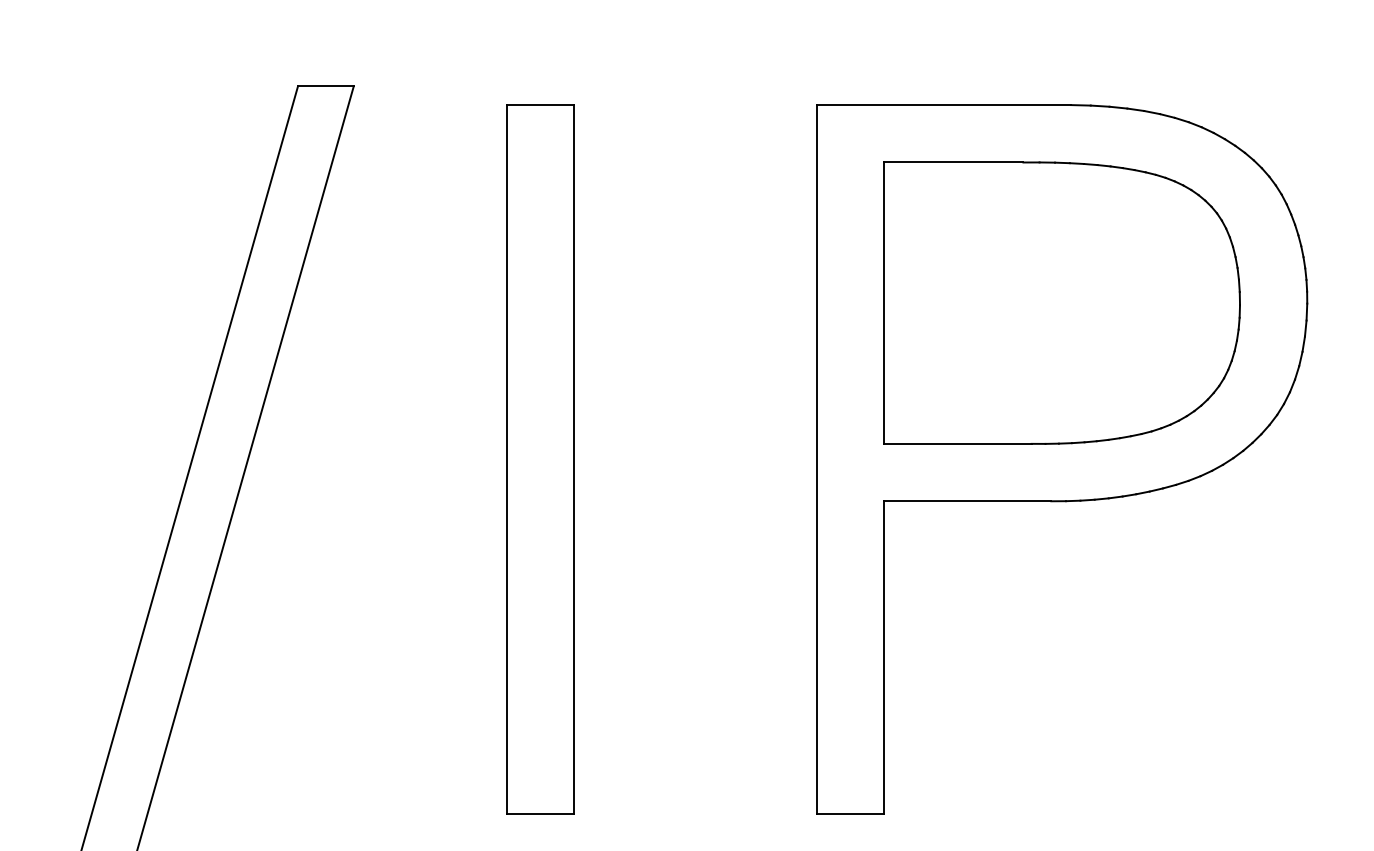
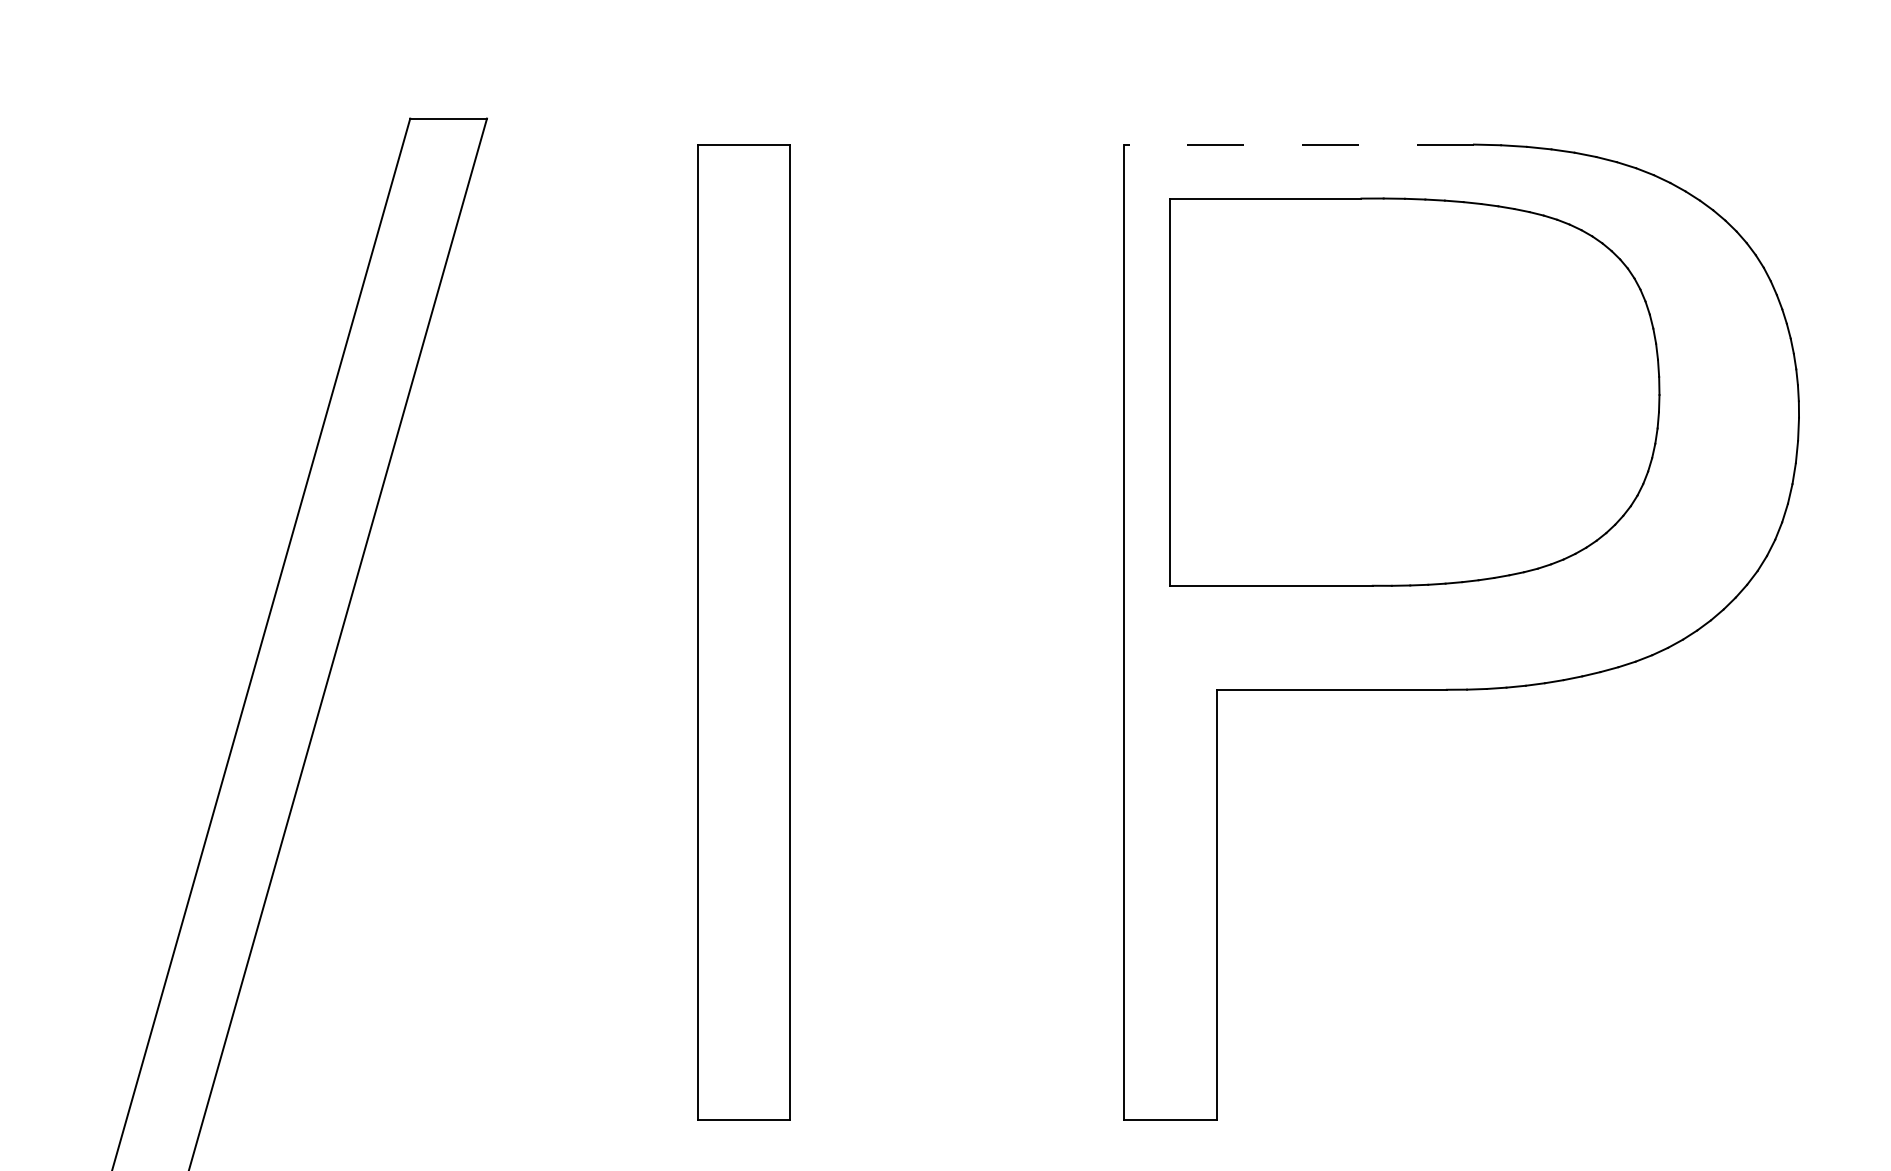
line: (943, 105) -> (1298, 144), solid -> dashed
part: (1061, 302) -> (1414, 391), moved

